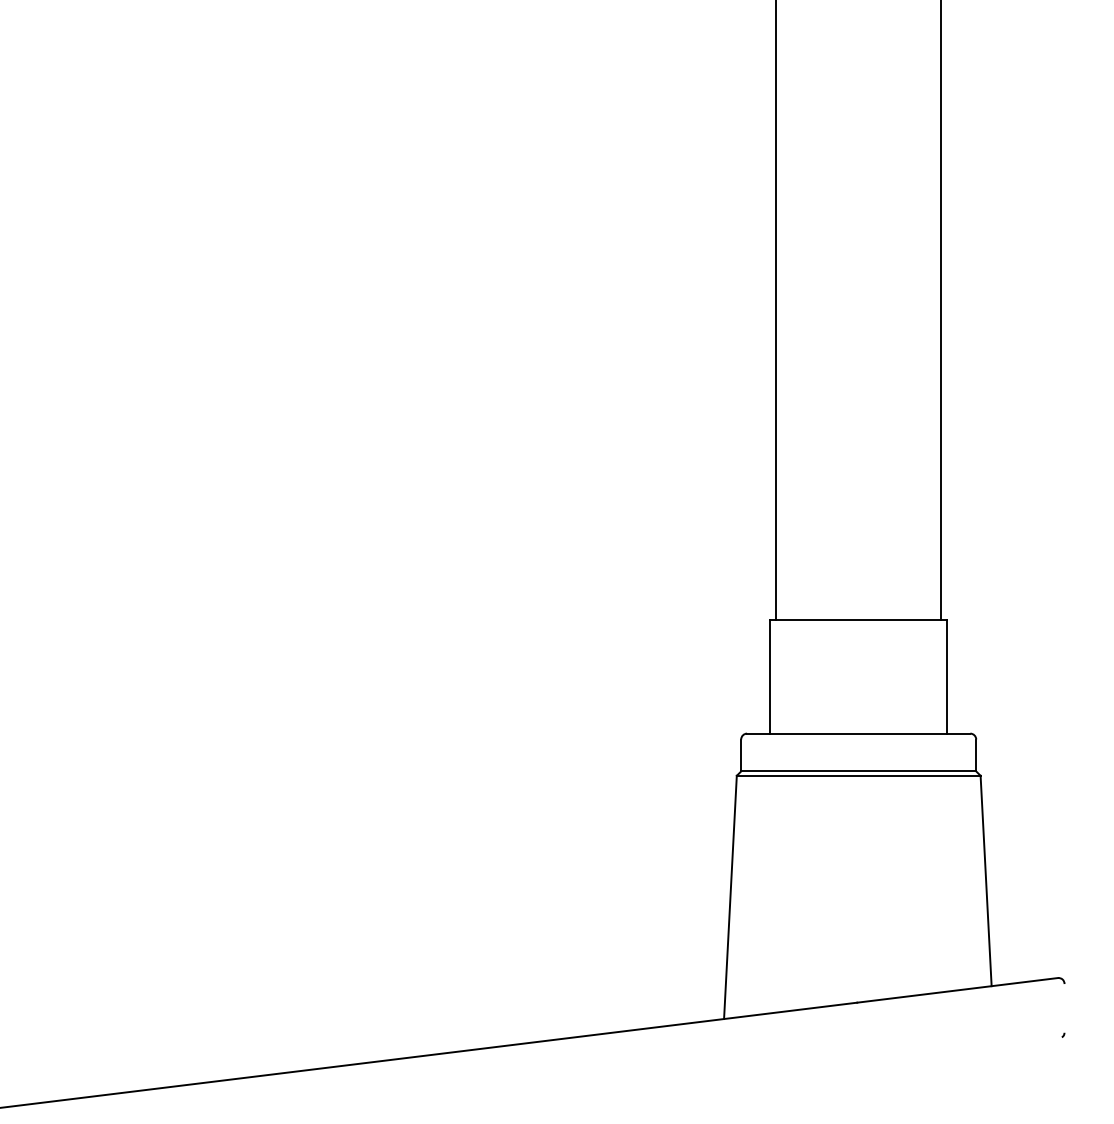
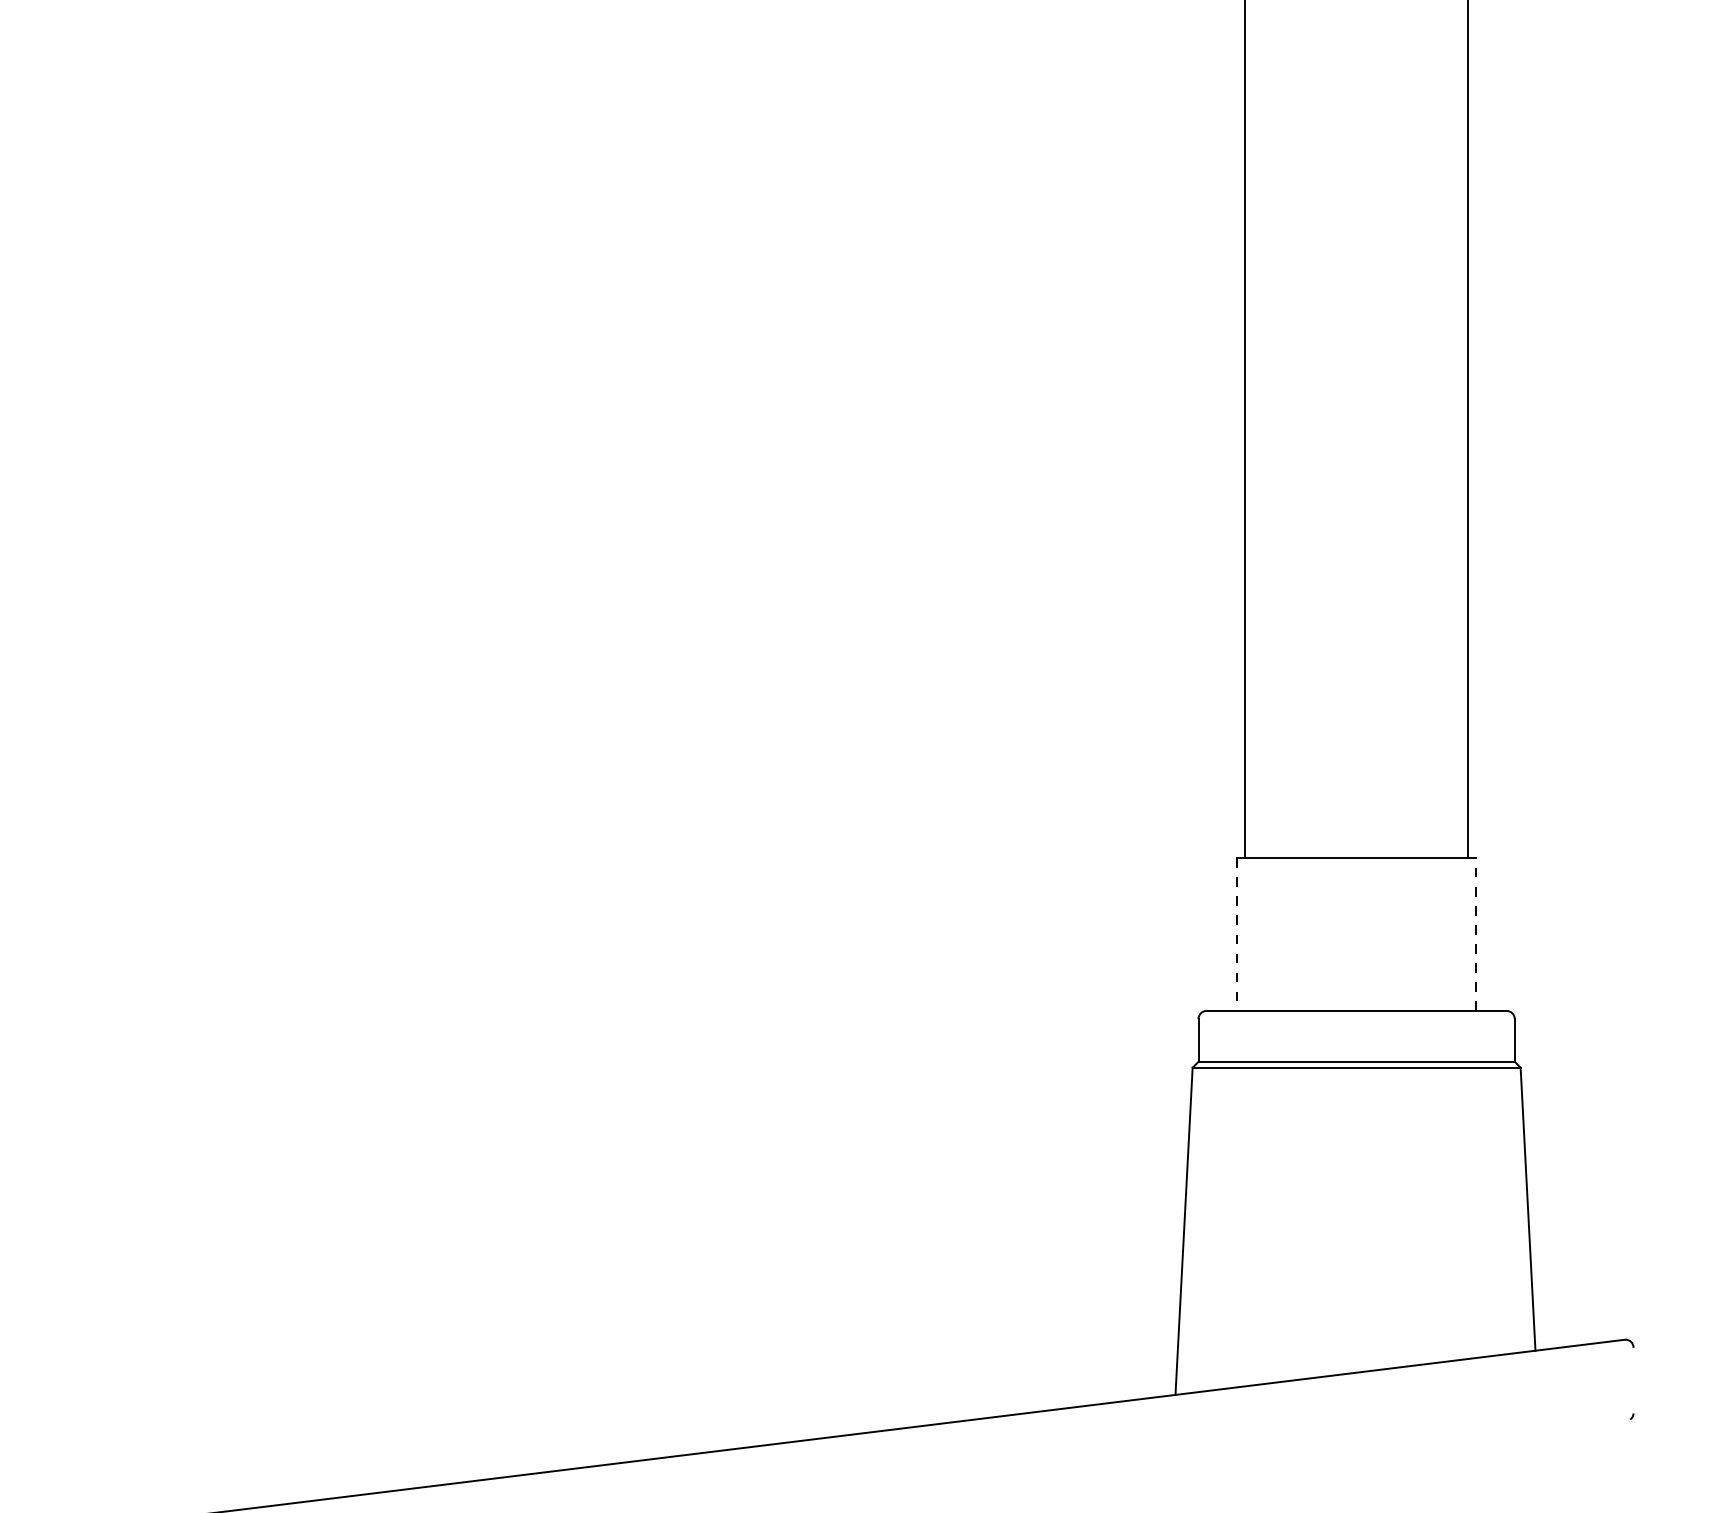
line: (947, 676) -> (1475, 934), solid -> dashed
line: (770, 677) -> (1237, 935), solid -> dashed

